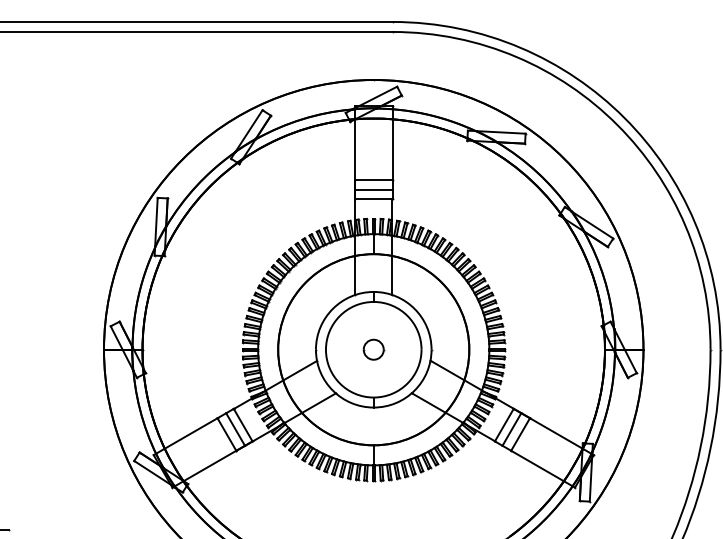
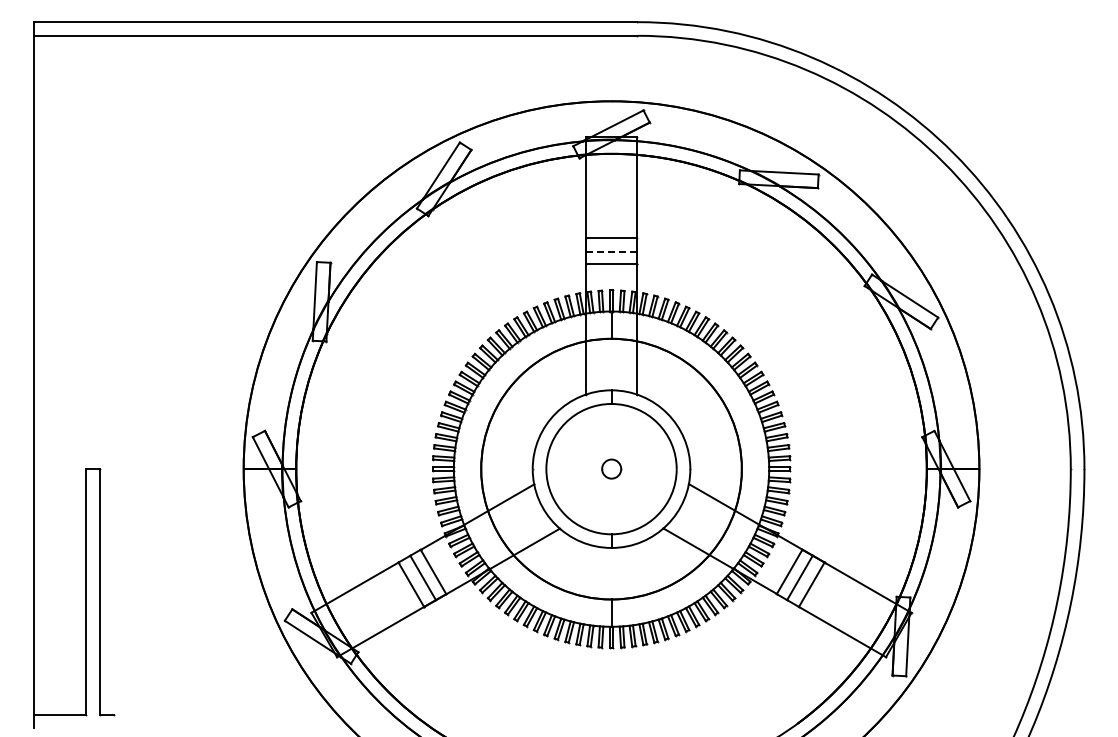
line: (373, 190) -> (611, 251), solid -> dashed
part: (373, 349) -> (611, 468), size x0.7

